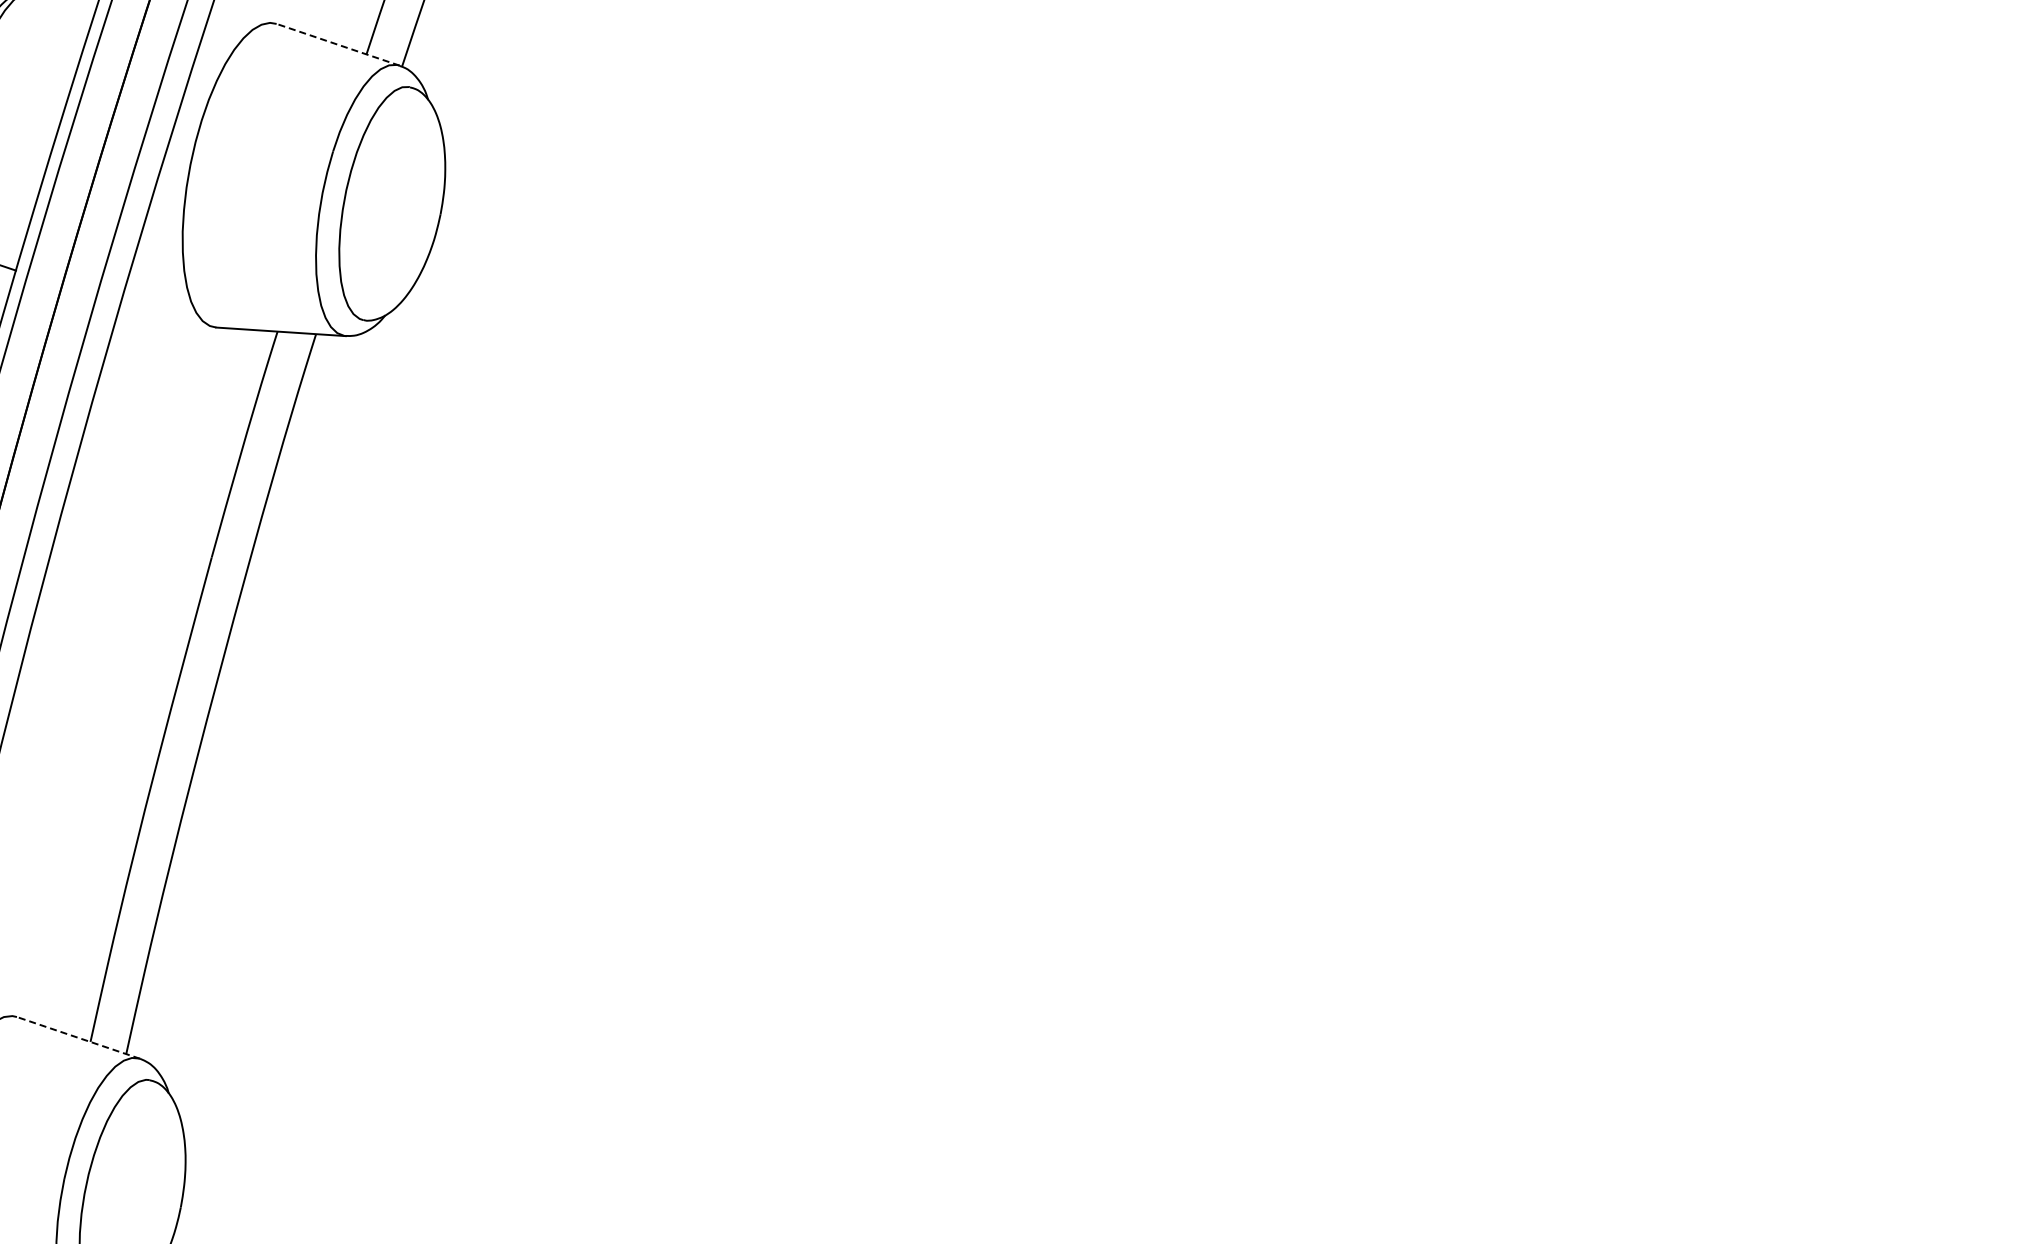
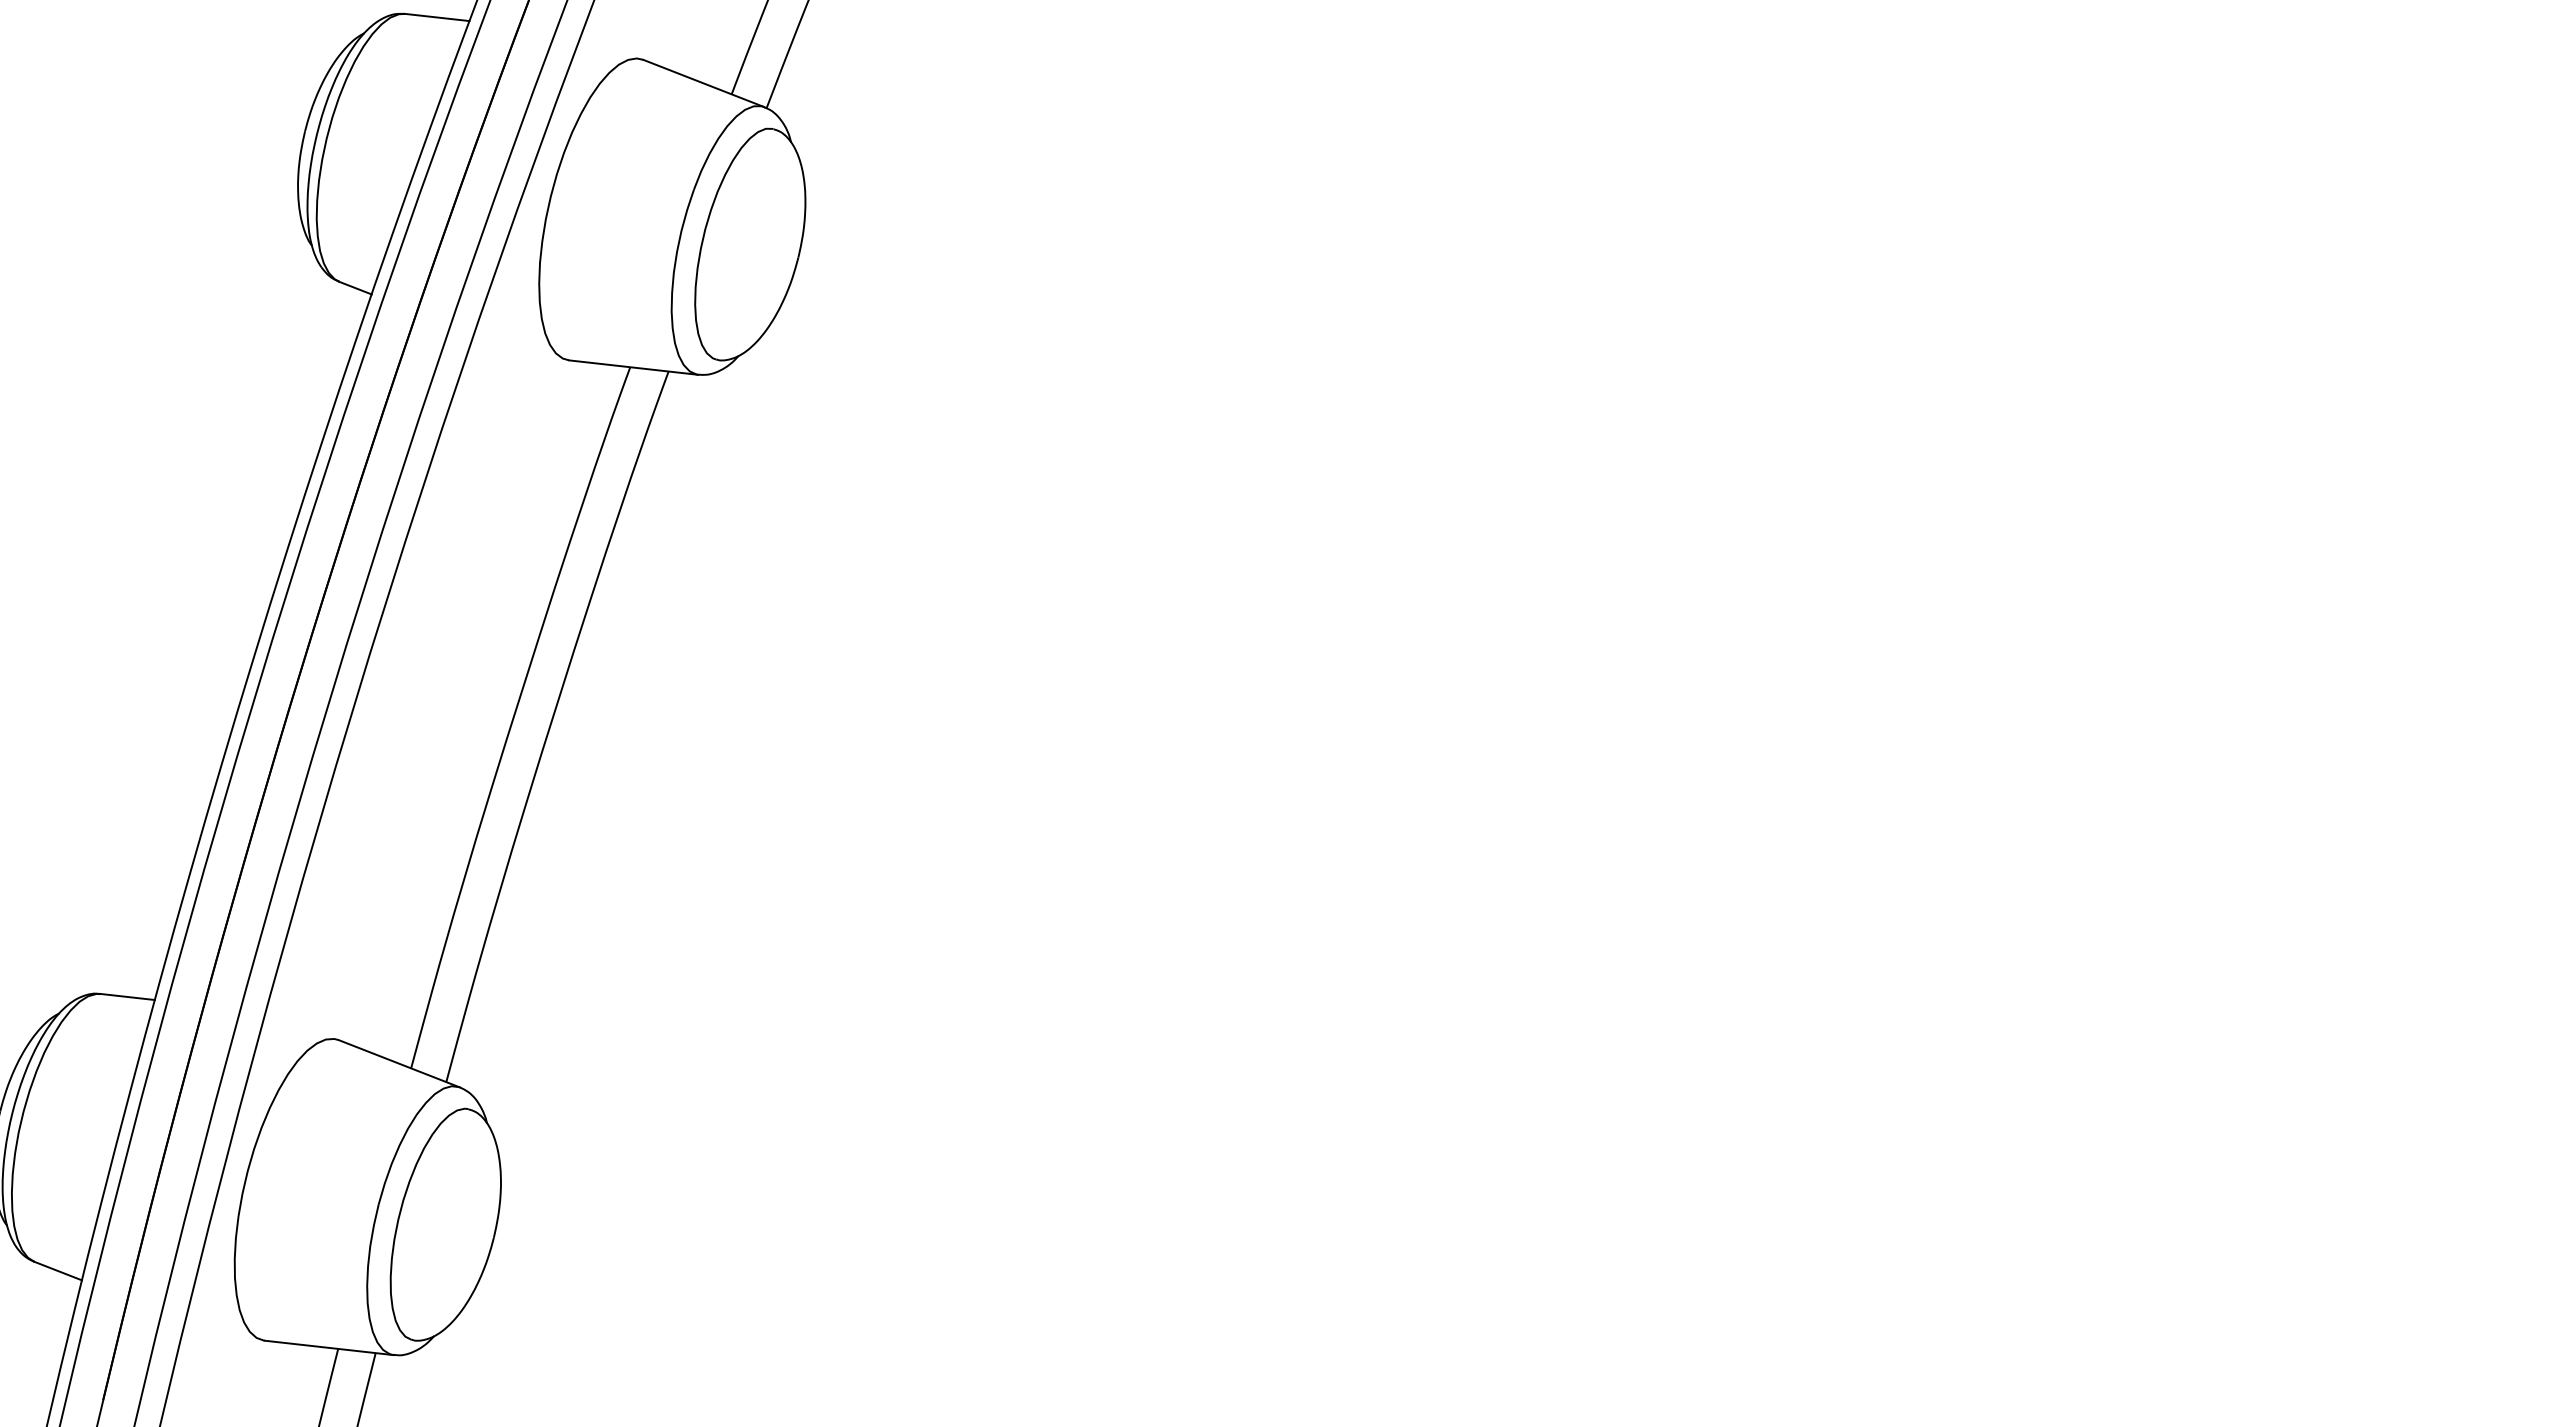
line: (337, 44) -> (703, 83), dashed -> solid
line: (78, 1037) -> (399, 1063), dashed -> solid

